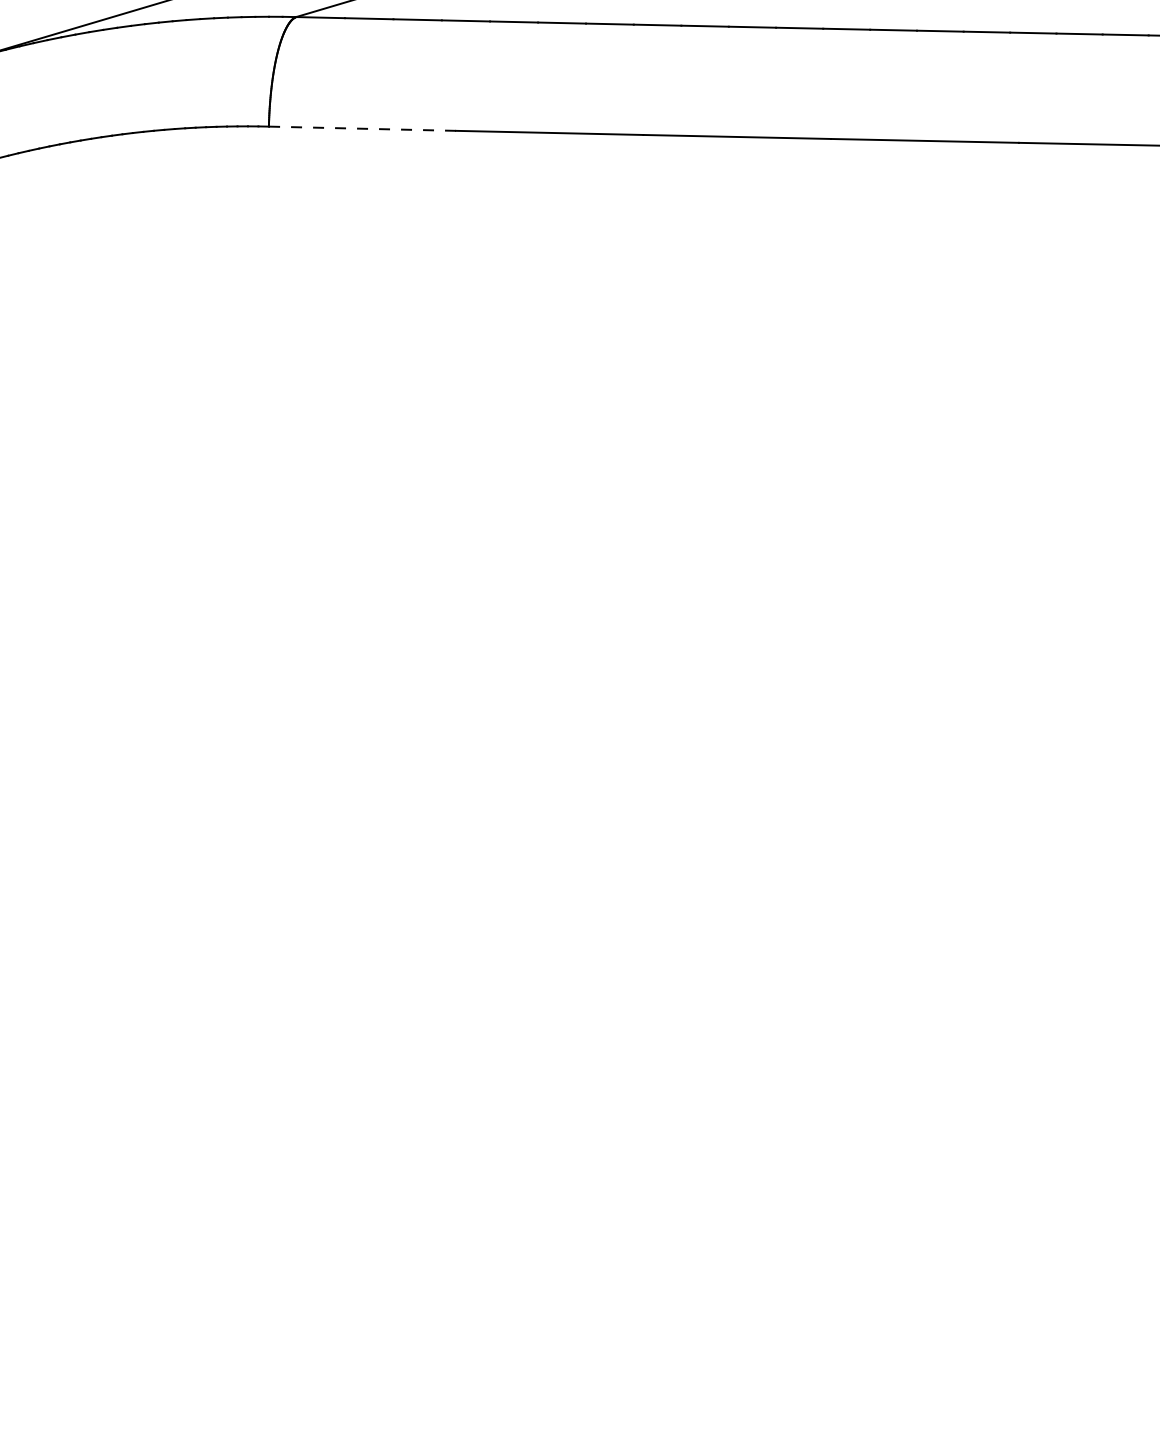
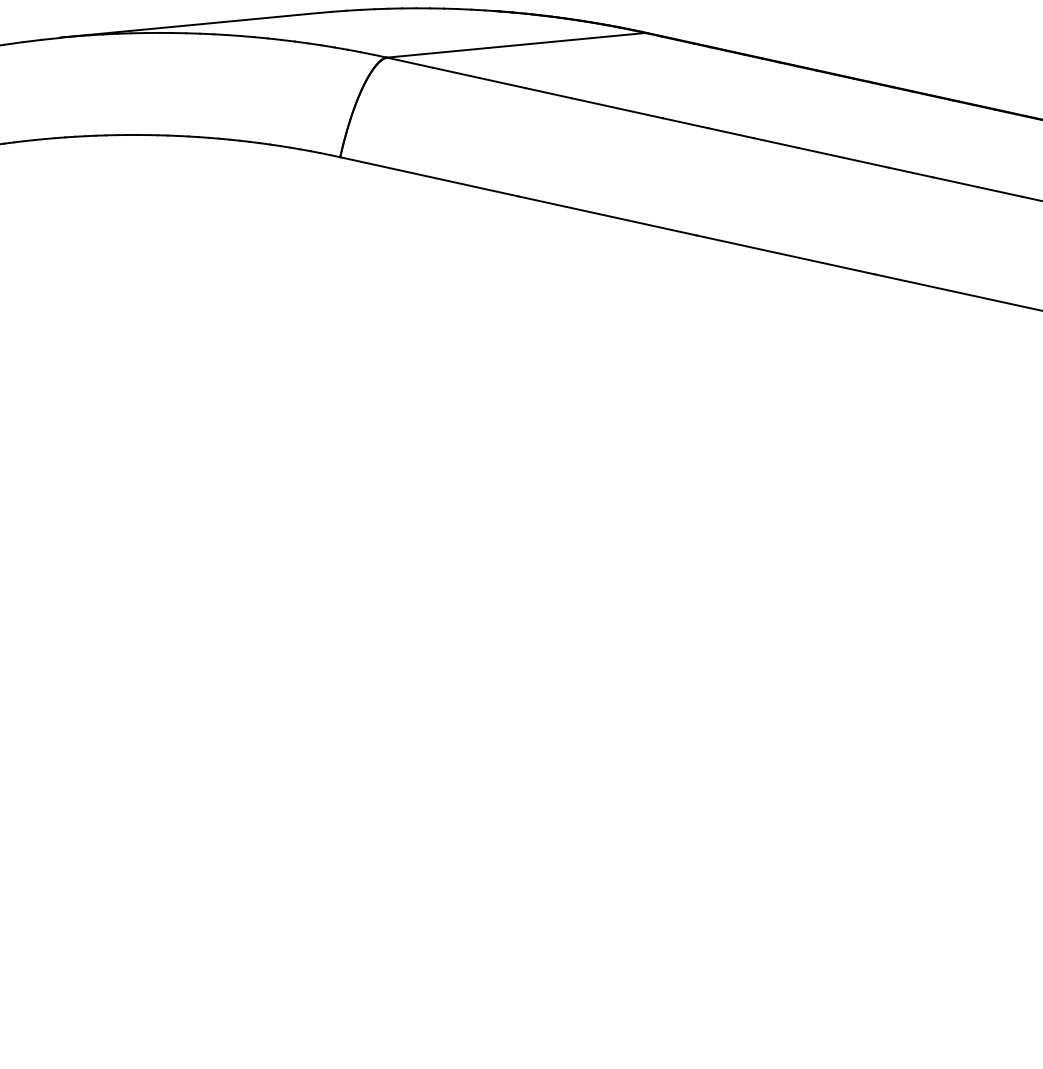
line: (362, 128) -> (429, 176), dashed -> solid

